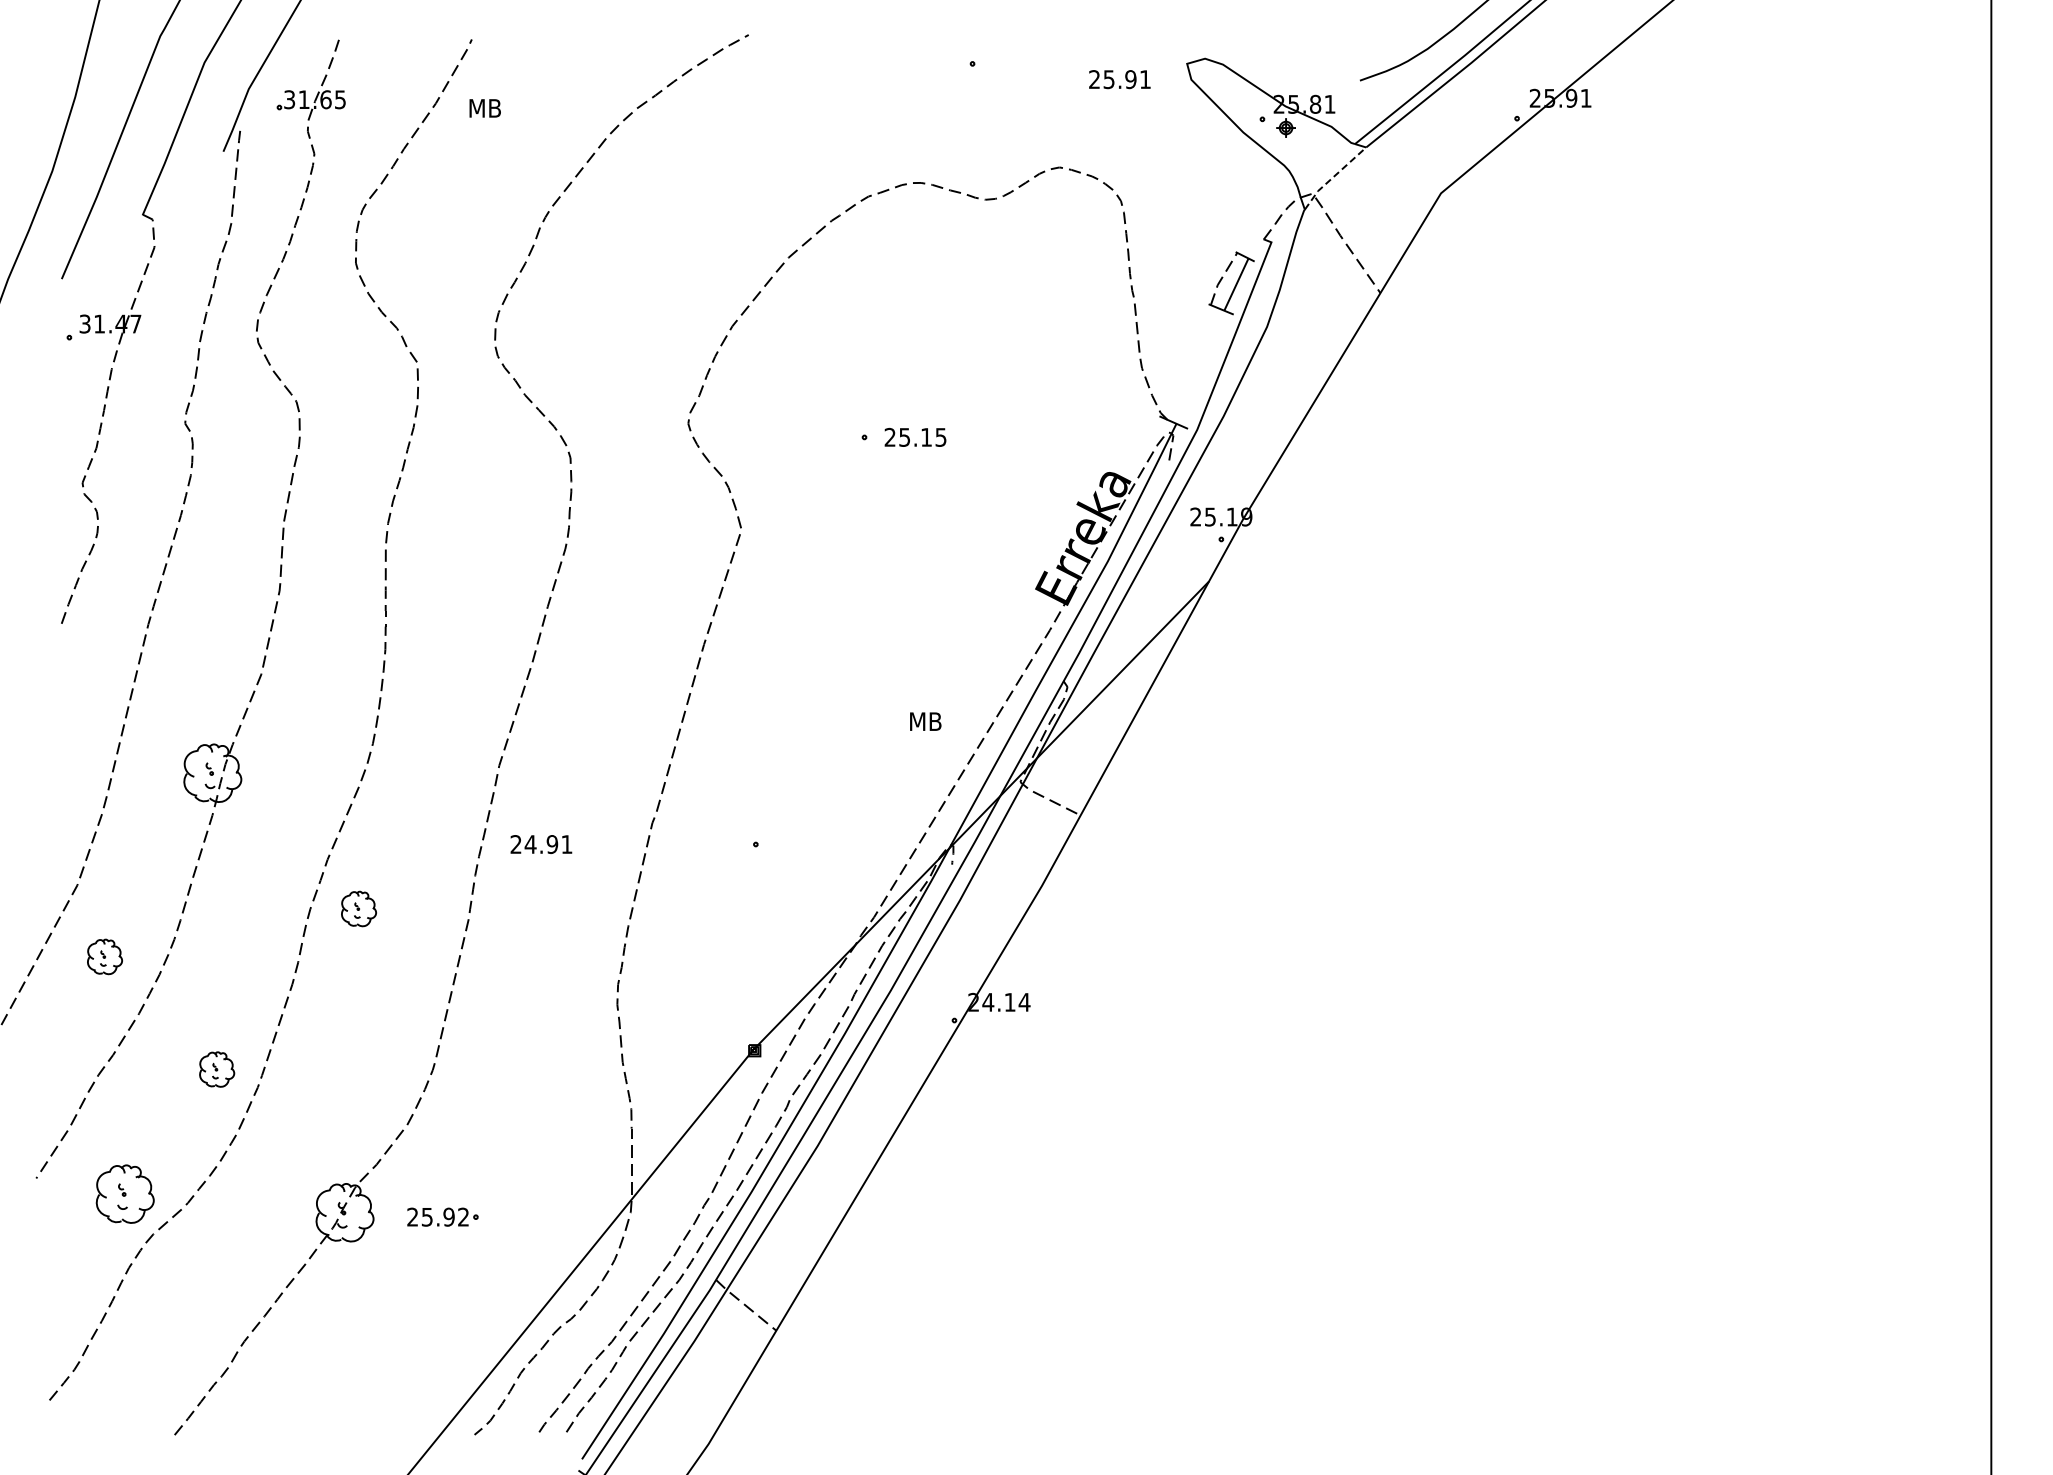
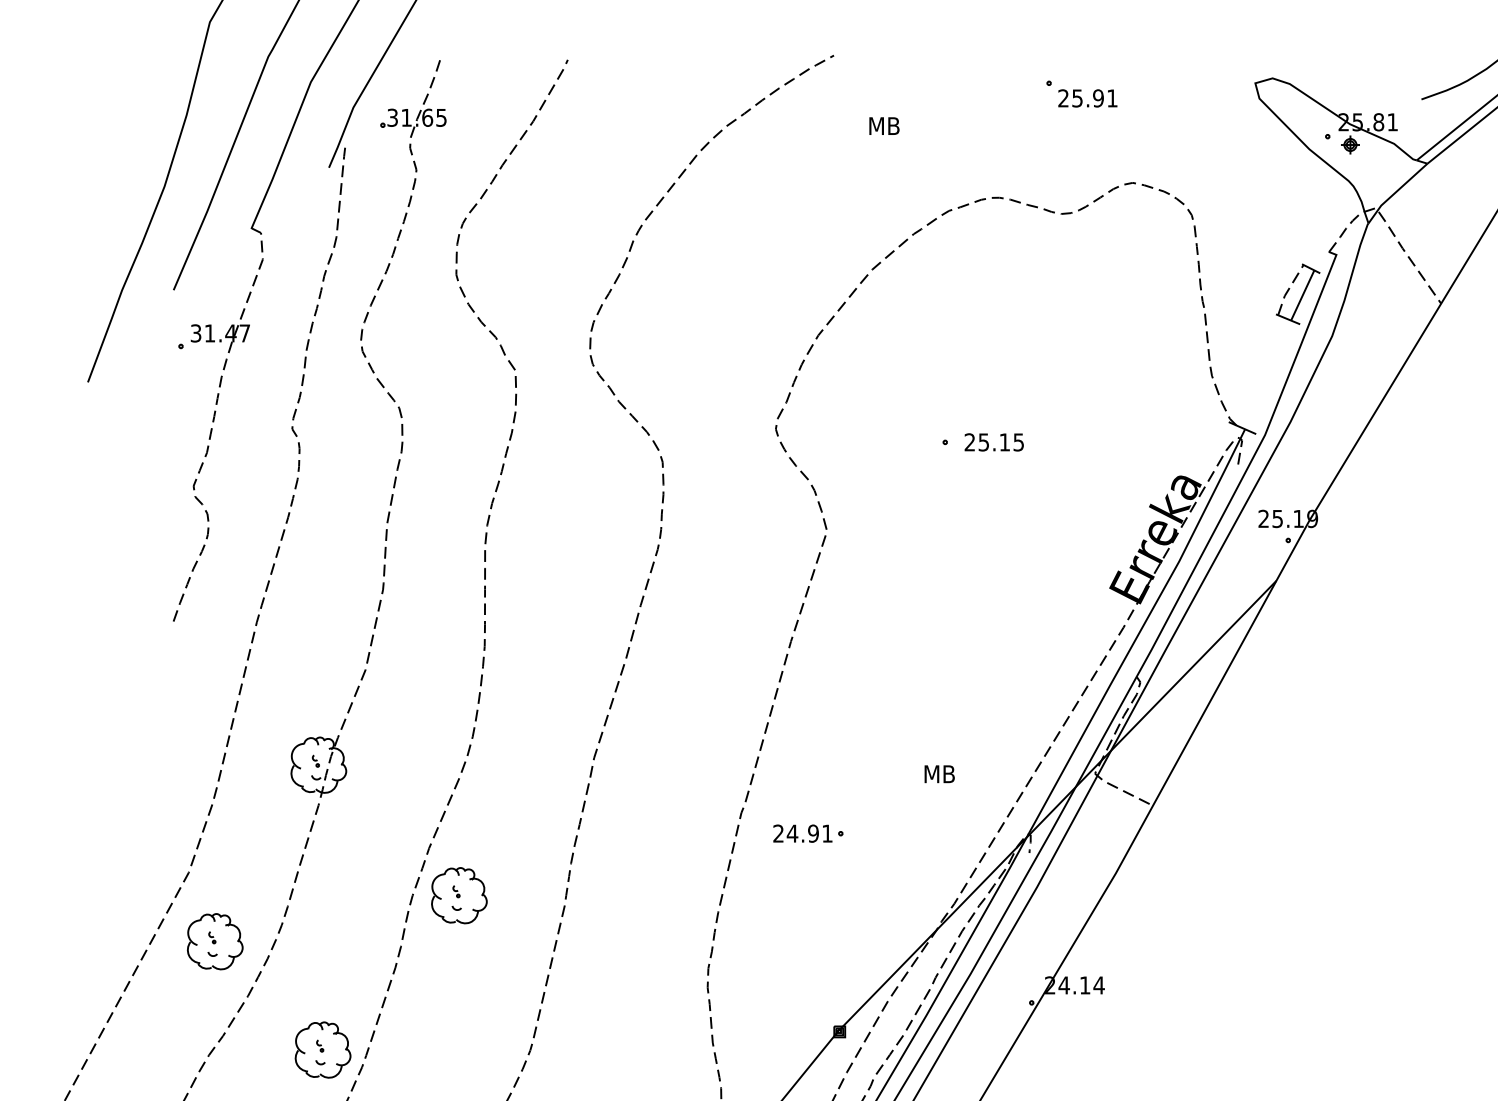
text: (1119, 79) -> (1087, 98), moved
text: (484, 108) -> (883, 126), moved
line: (1333, 176) -> (1396, 191), dashed -> solid
text: (925, 721) -> (939, 774), moved
text: (541, 844) -> (802, 833), moved
part: (358, 908) -> (458, 895), size x1.67
part: (104, 956) -> (214, 941), size x1.67
part: (216, 1069) -> (322, 1049), size x1.67

